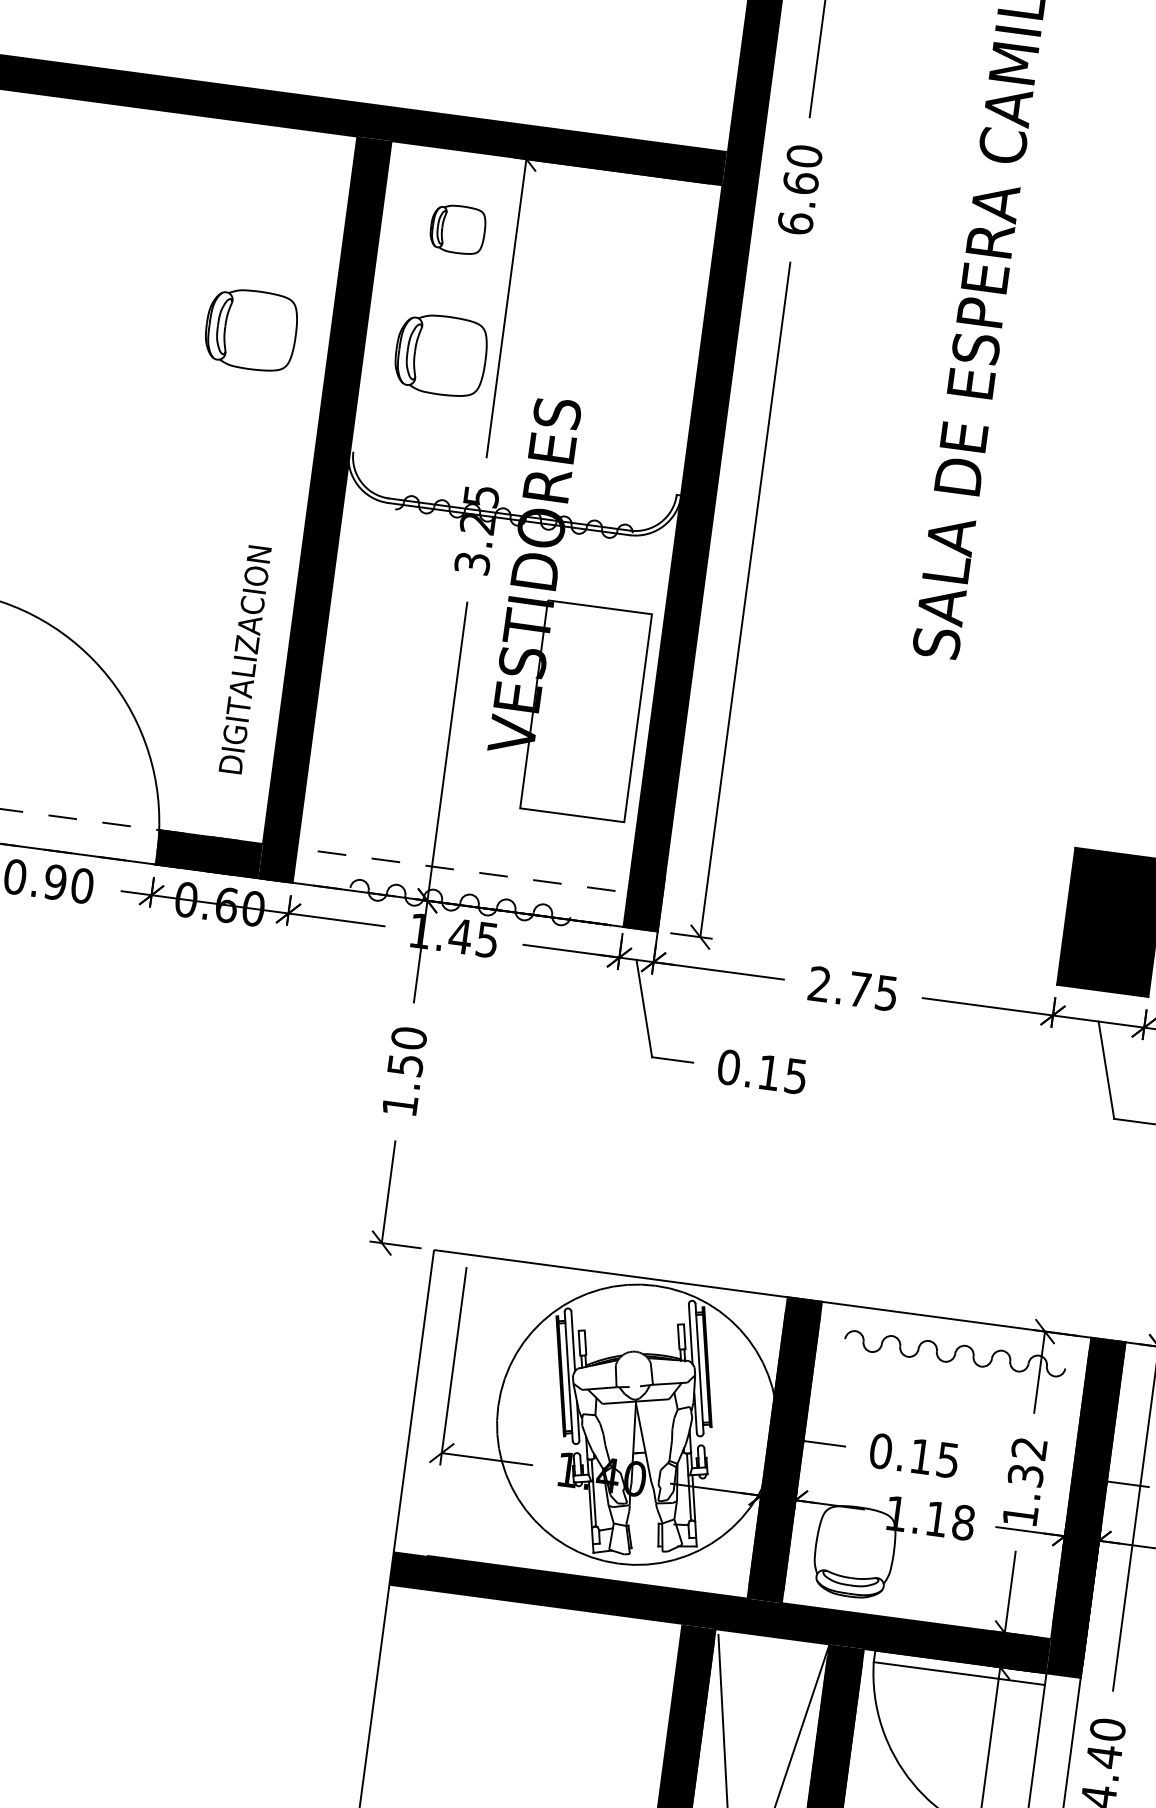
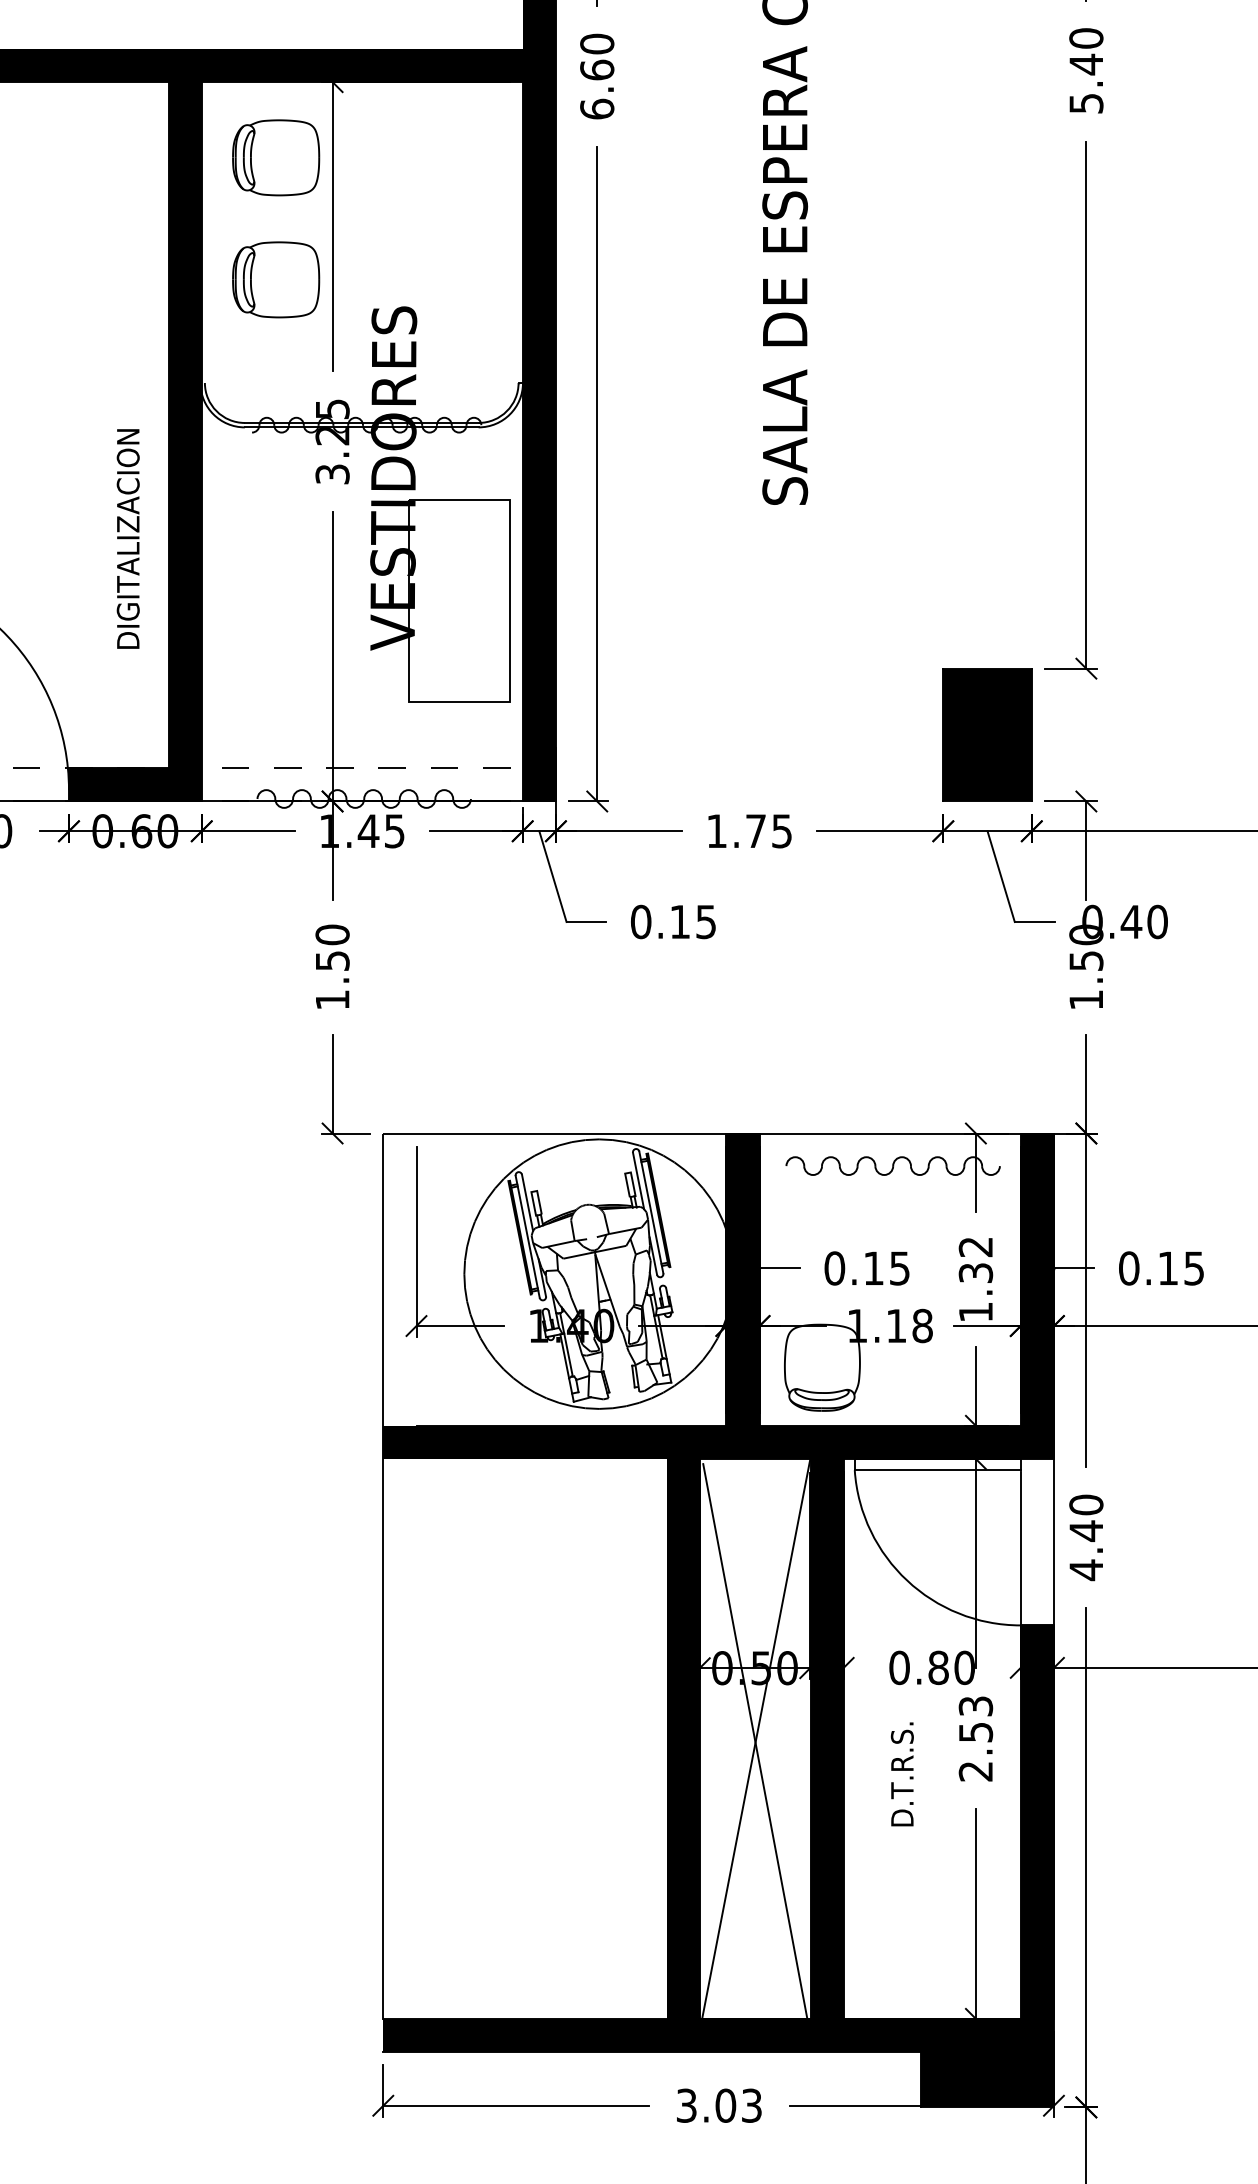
part: (458, 229) -> (276, 157), size x1.67
part: (251, 329) -> (92, 279), removed
text: (244, 659) -> (127, 538), moved
text: (819, 983) -> (716, 830), 2.75 -> 1.75

